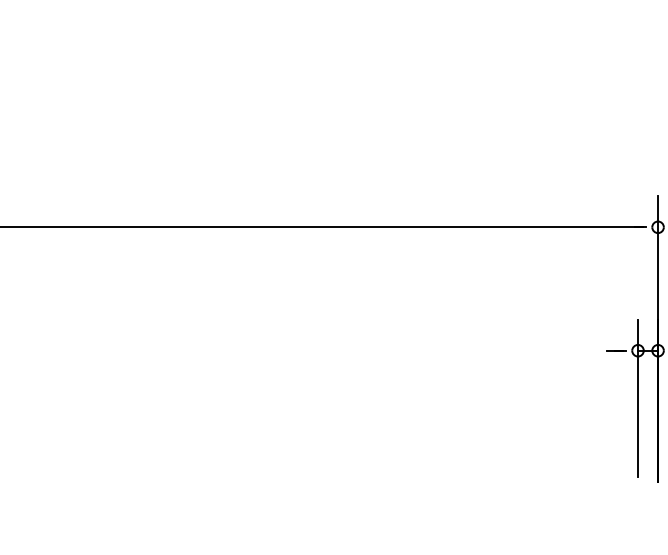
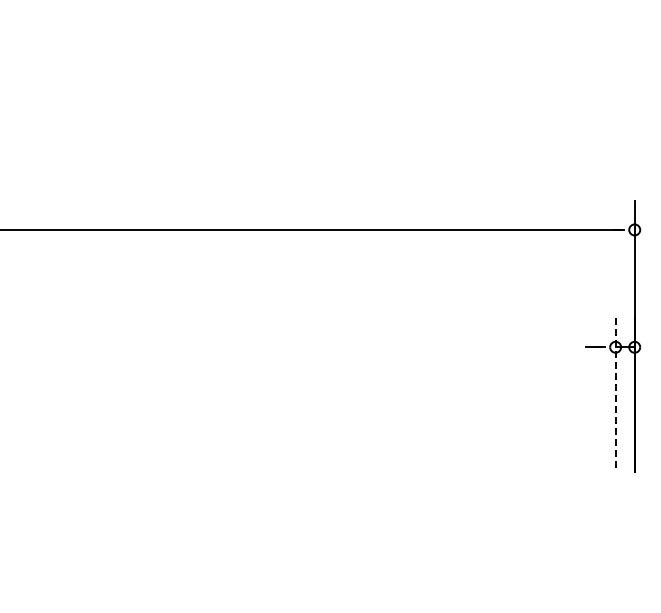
line: (637, 398) -> (615, 392), solid -> dashed

